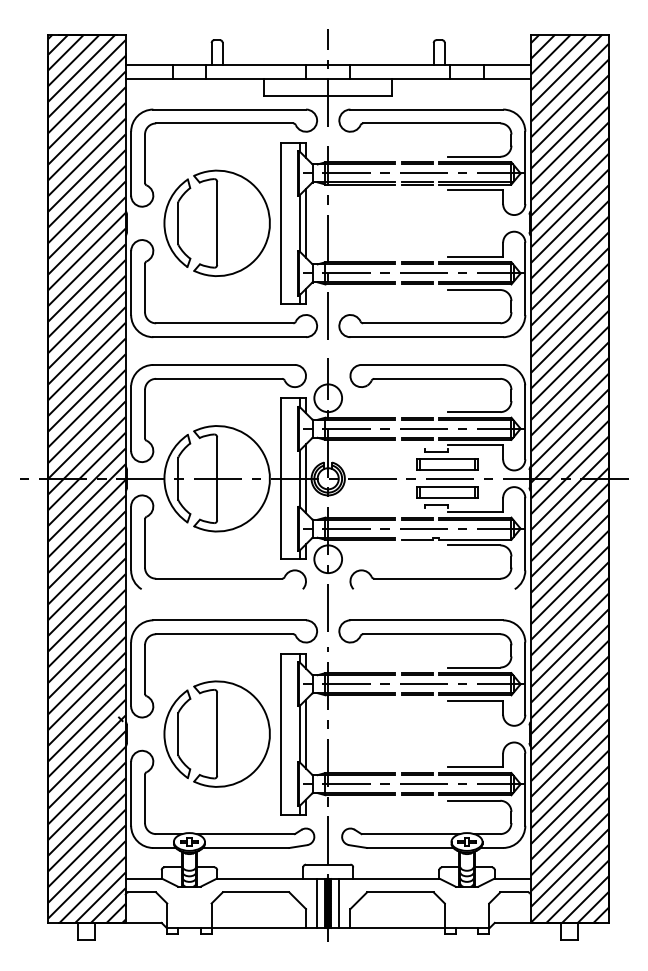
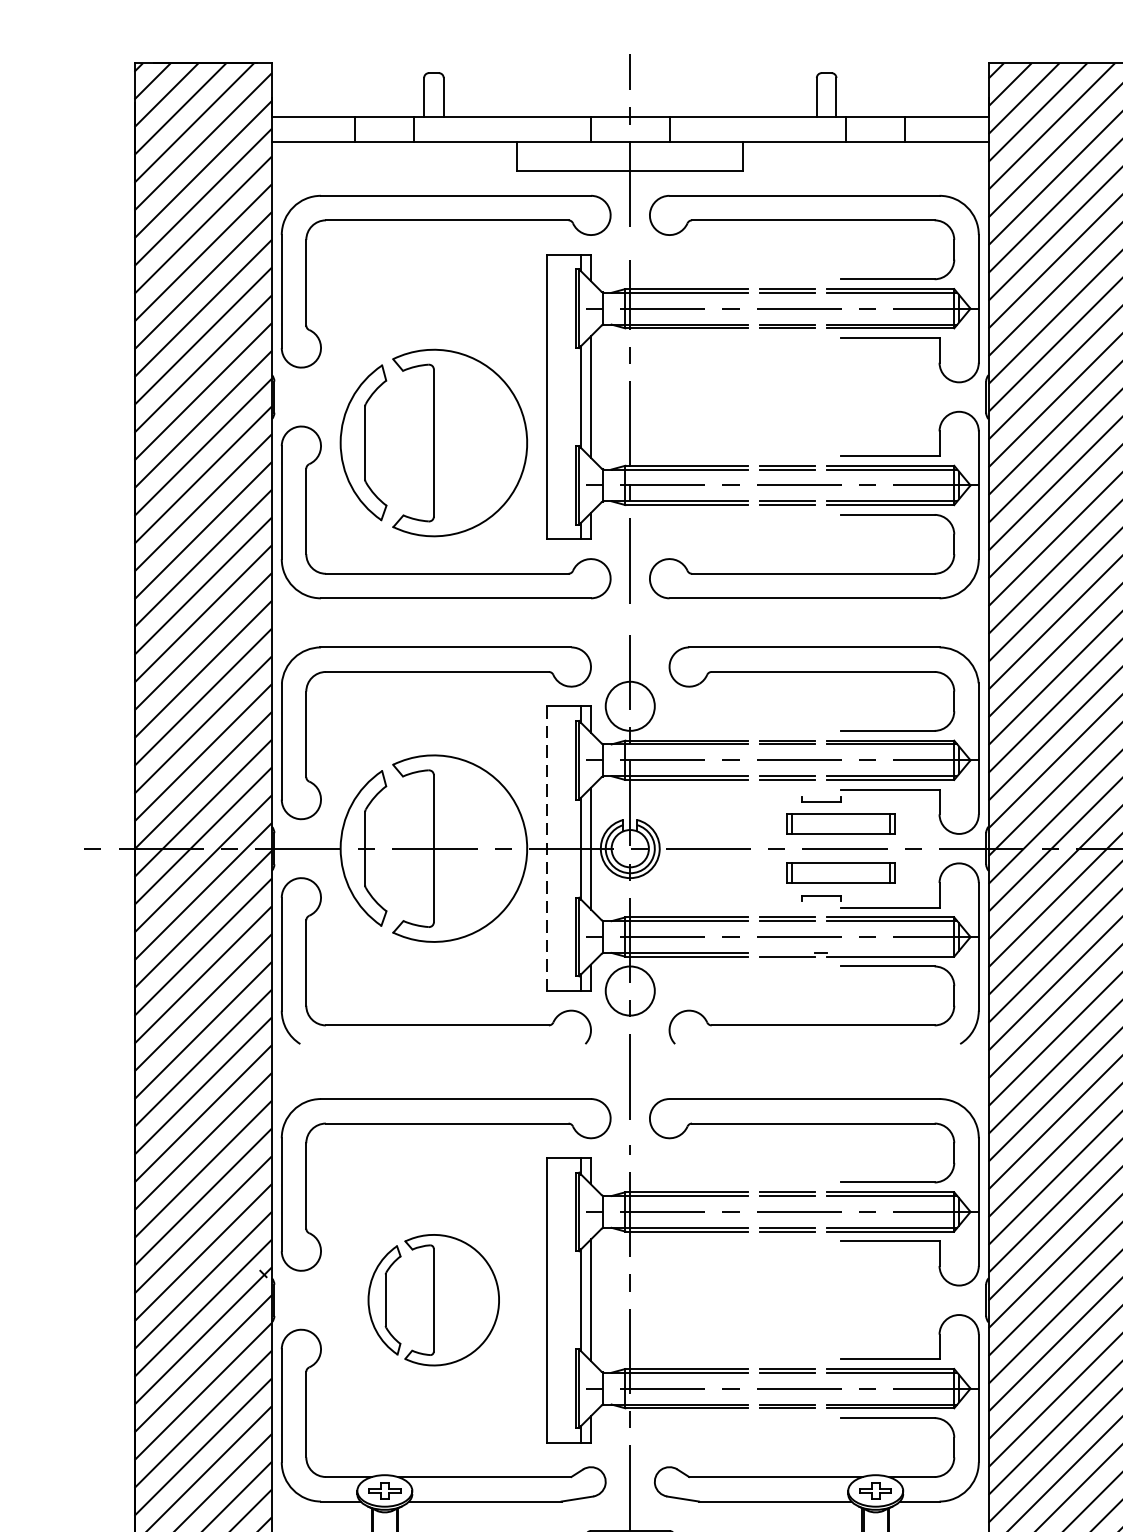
part: (216, 222) -> (432, 441), moved
line: (281, 478) -> (547, 848), solid -> dashed
part: (216, 733) -> (432, 1299), size x0.7

